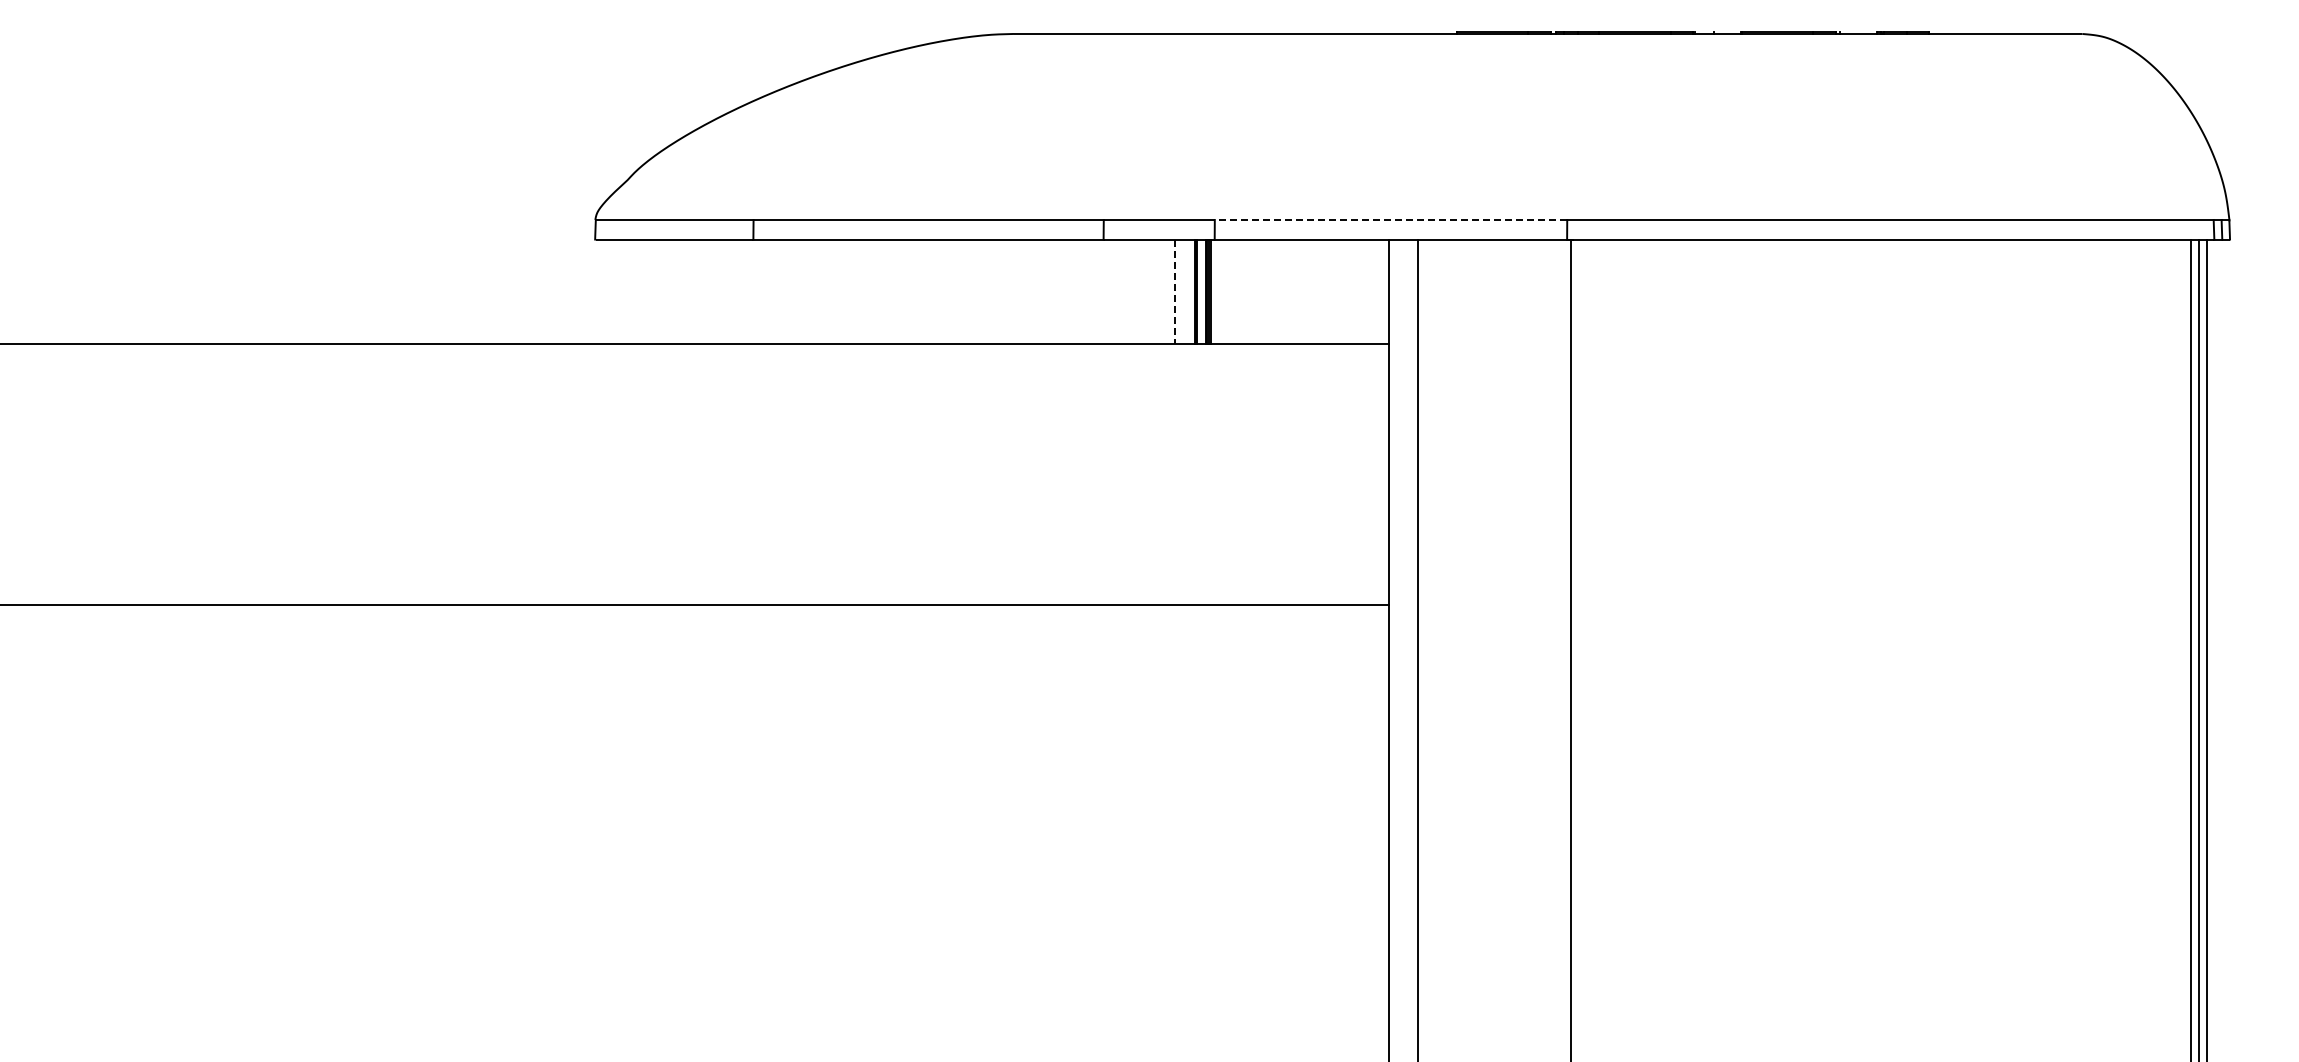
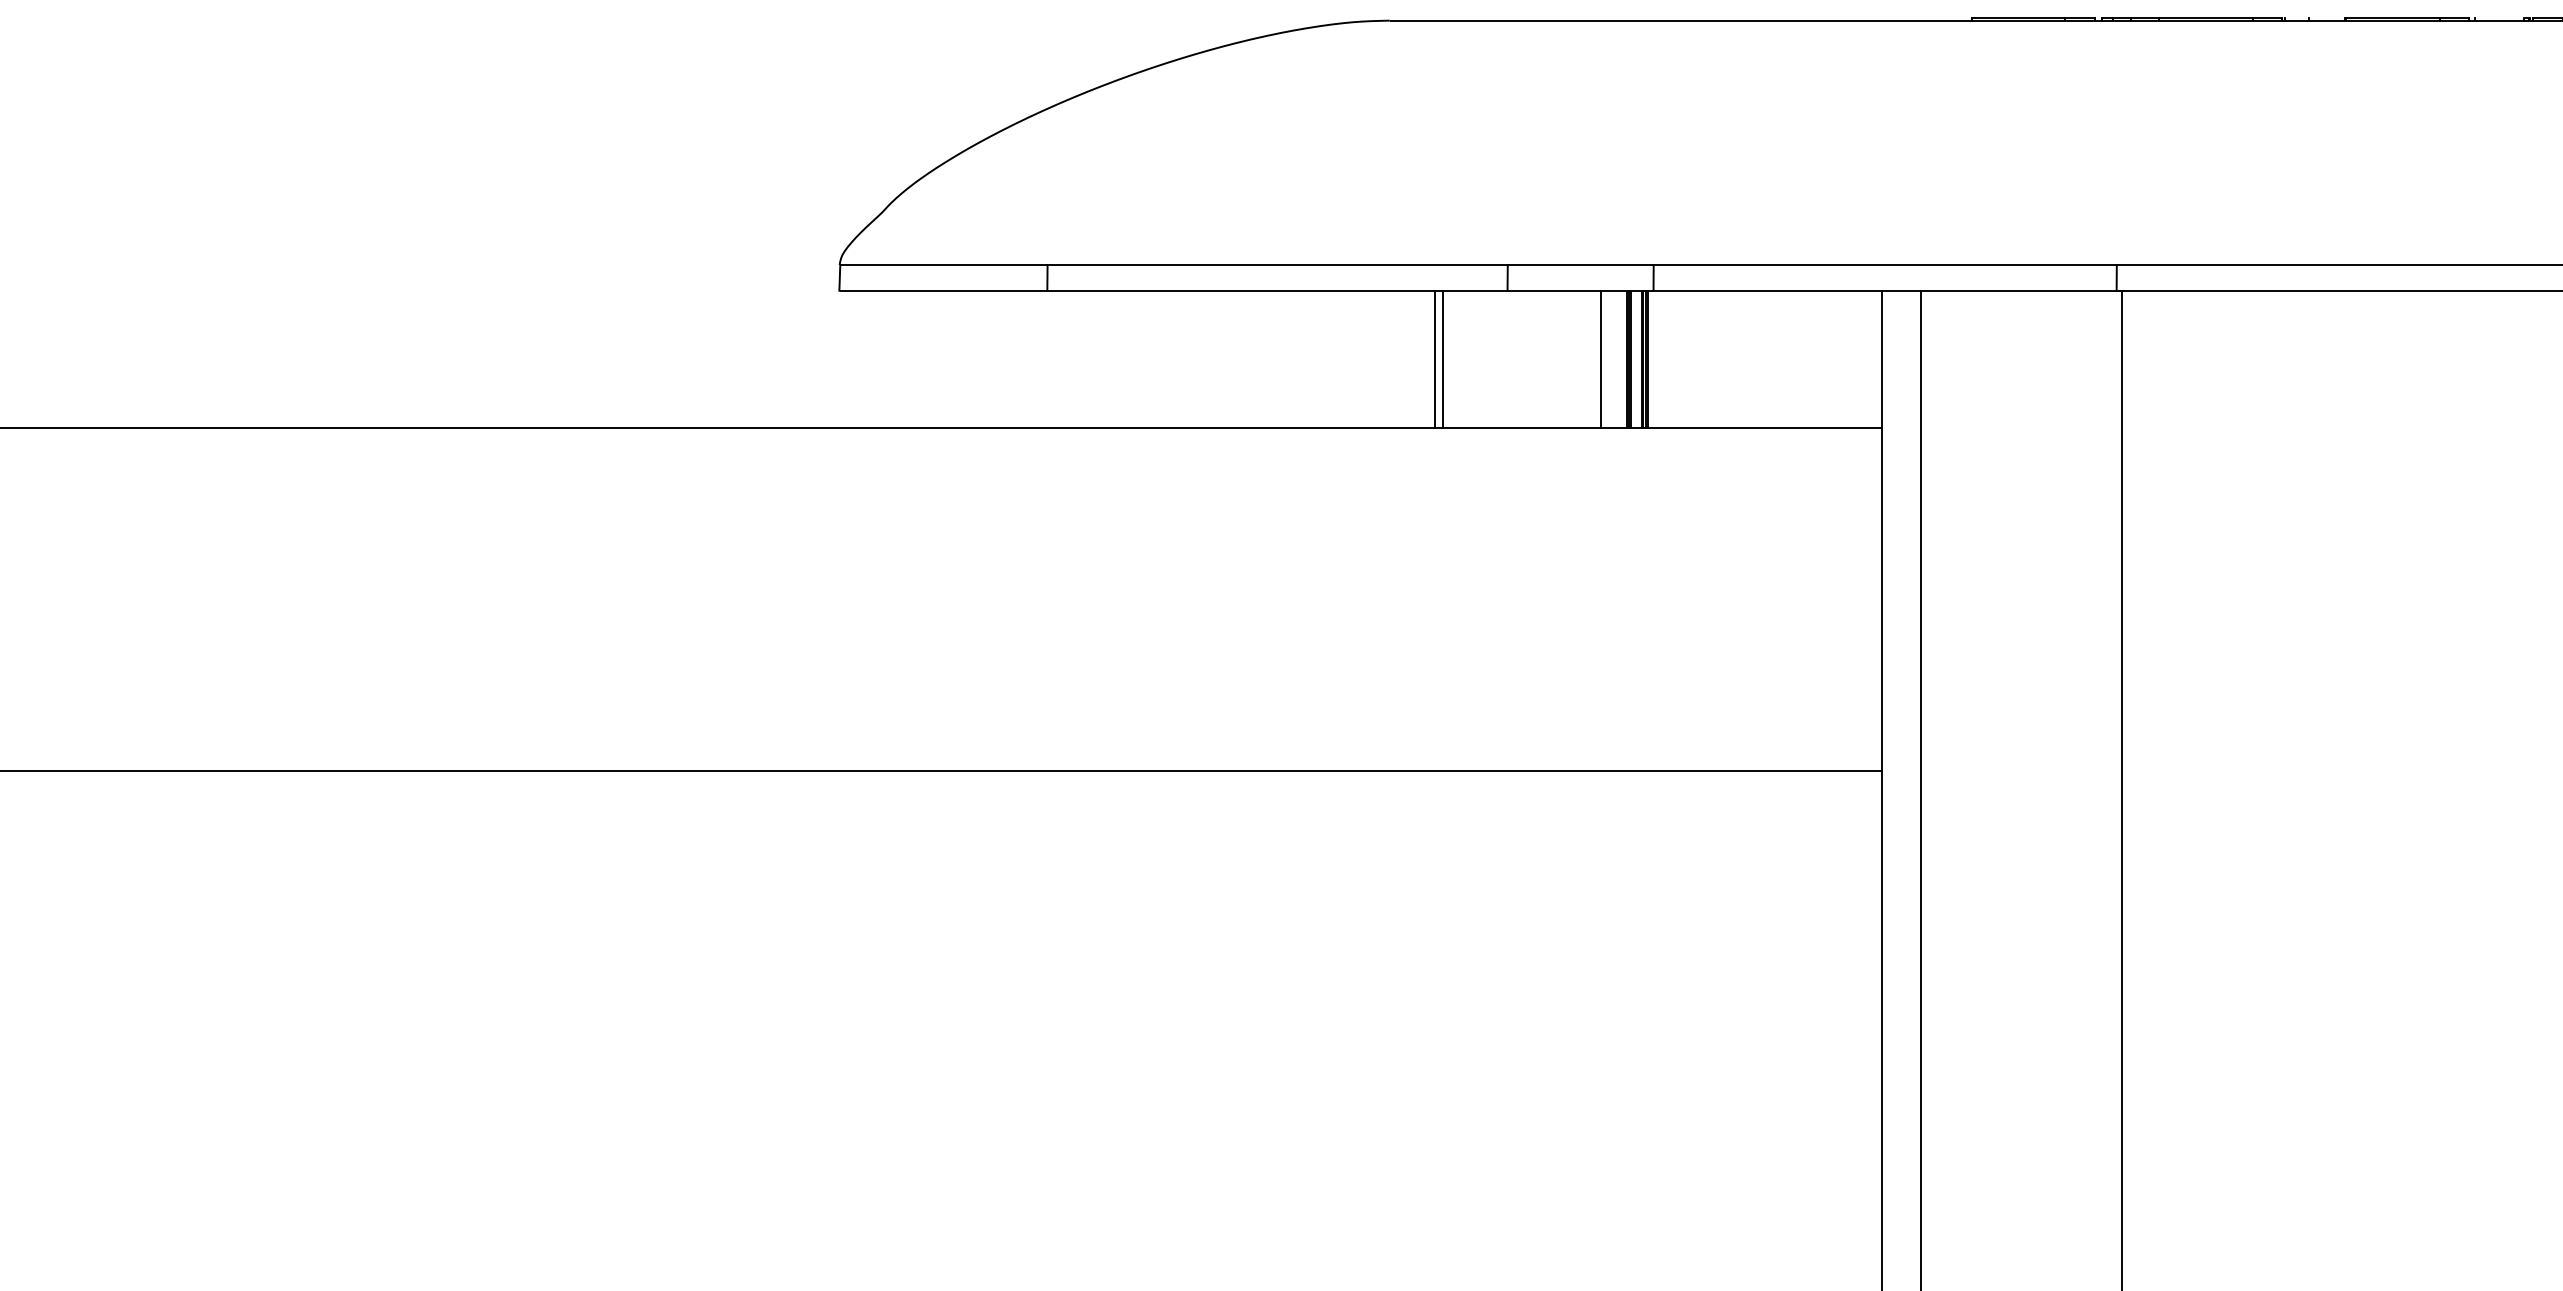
line: (1390, 219) -> (1884, 264), dashed -> solid
line: (1048, 291) -> (1435, 359), added
line: (1054, 291) -> (1443, 359), added
line: (1175, 292) -> (1602, 360), dashed -> solid

